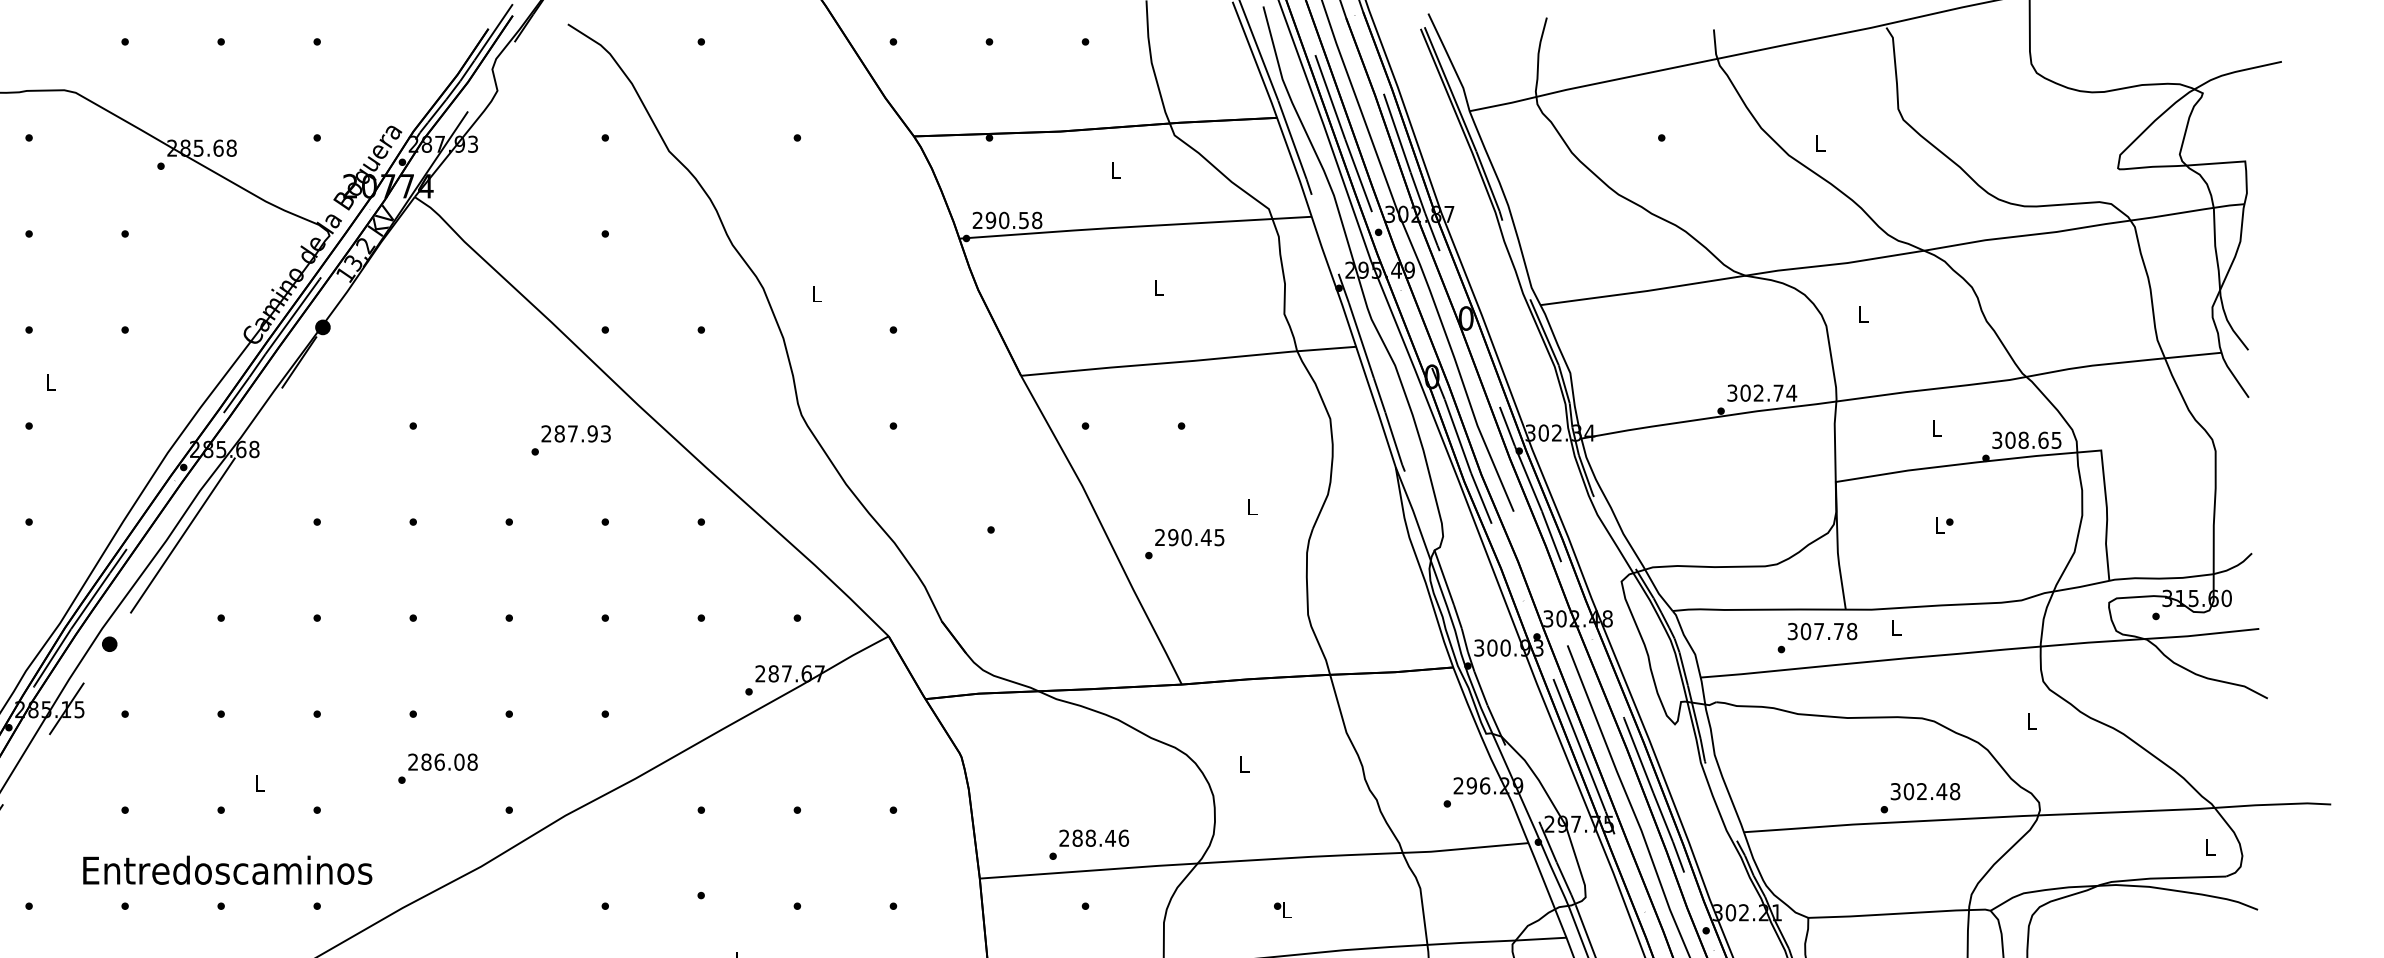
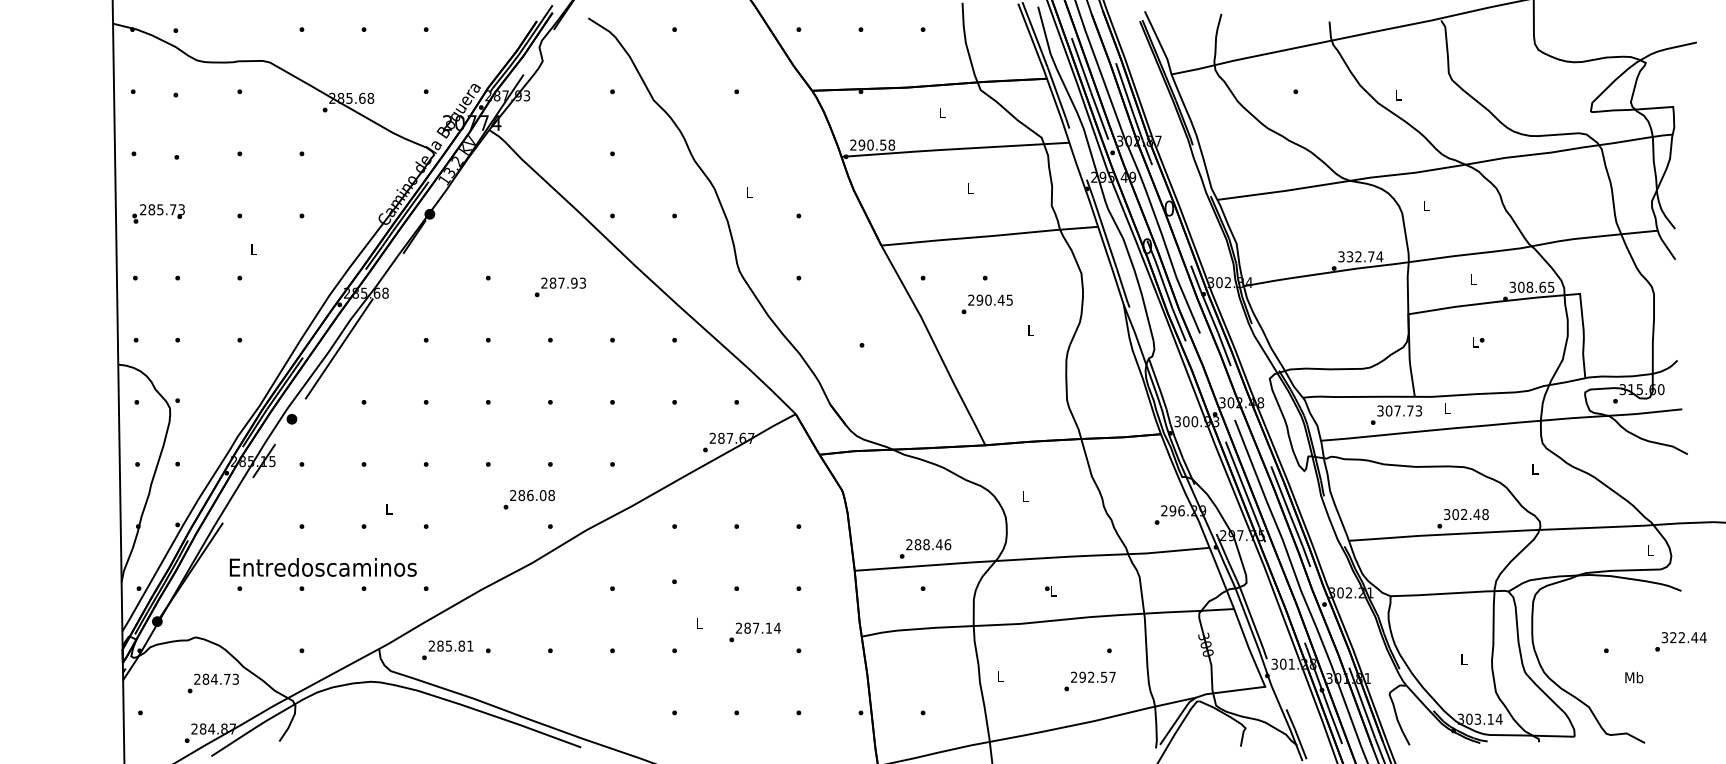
text: (1744, 392) -> (1349, 256), 302.74 -> 332.74
text: (569, 440) -> (559, 287), moved
text: (1183, 544) -> (986, 304), moved
text: (1851, 630) -> (1418, 410), 307.78 -> 307.73
text: (436, 768) -> (528, 499), moved
text: (226, 870) -> (322, 567), moved

